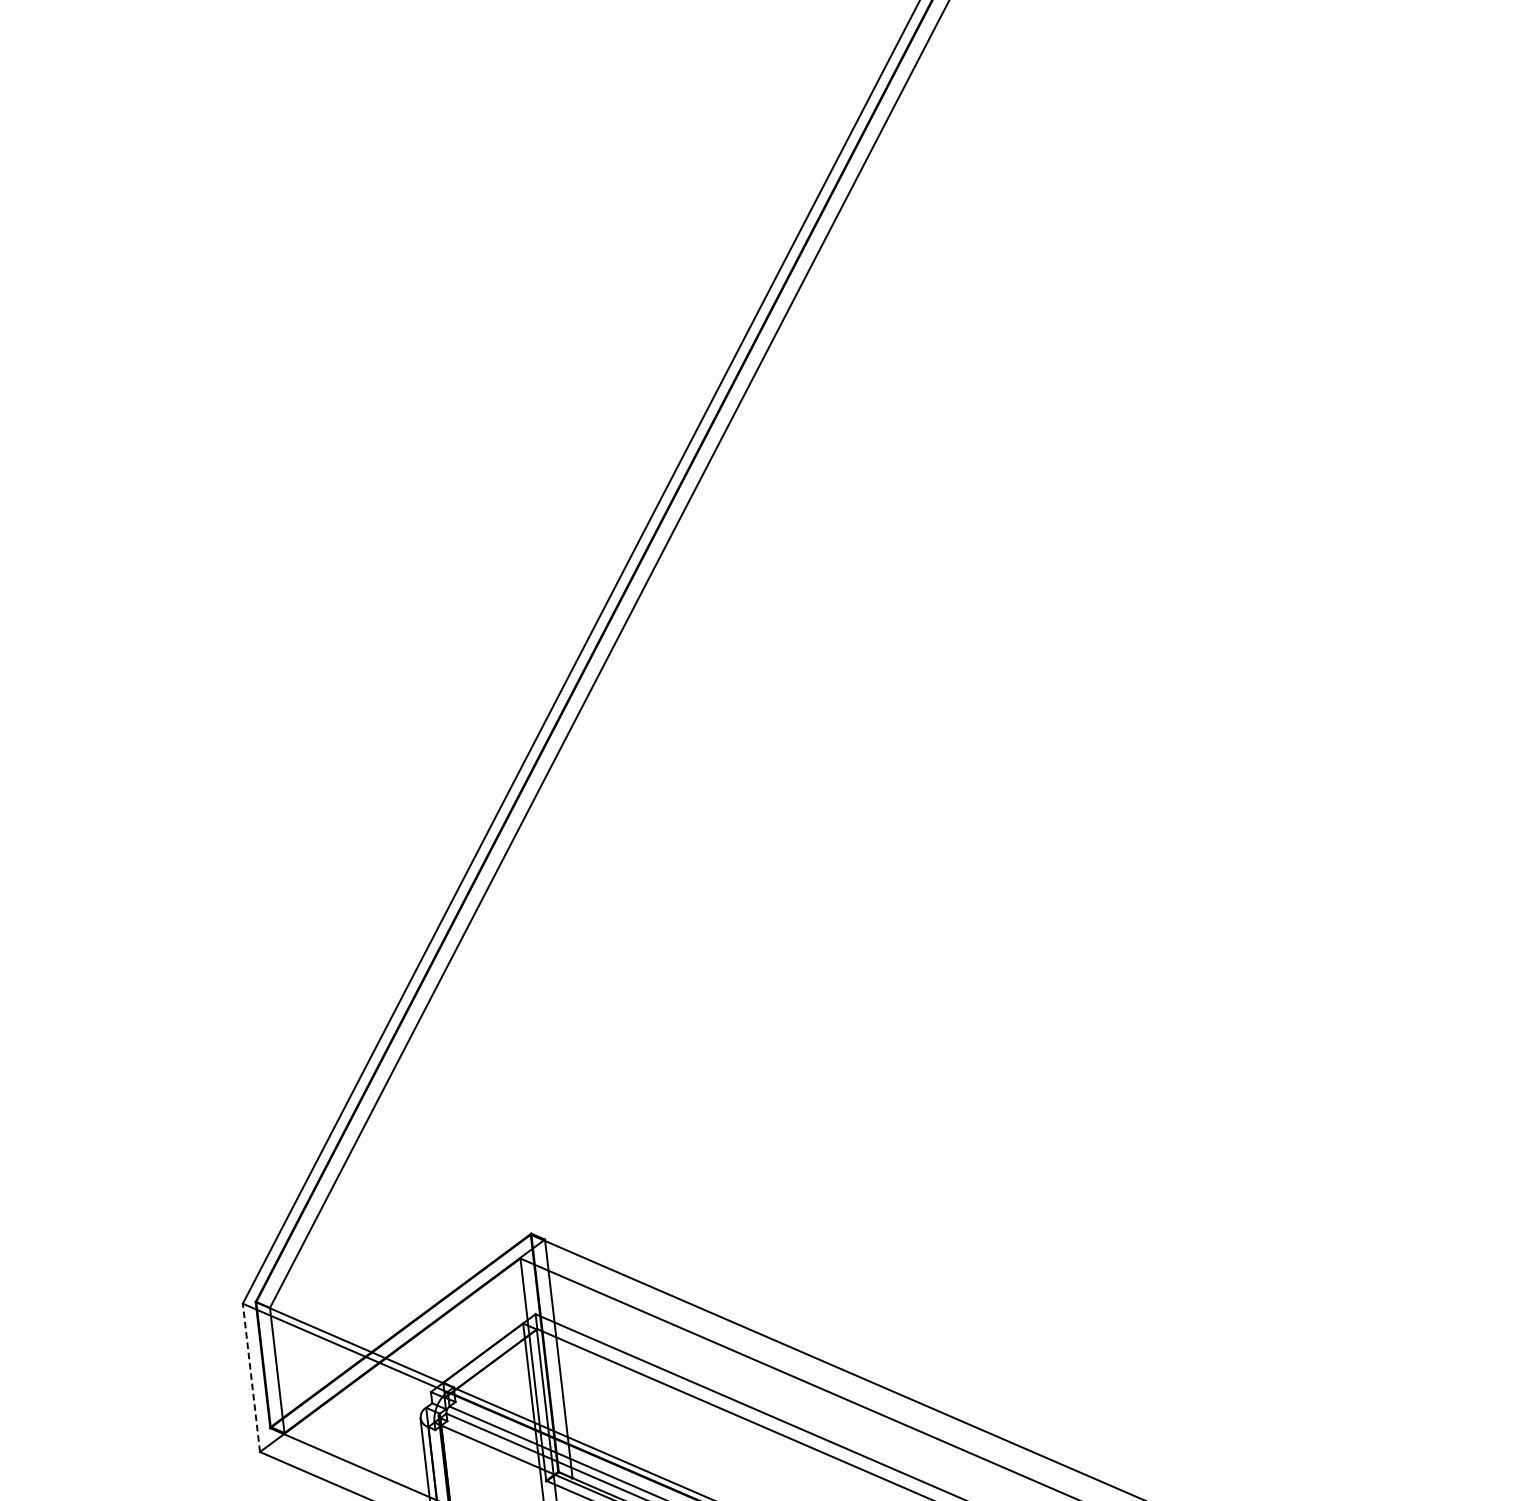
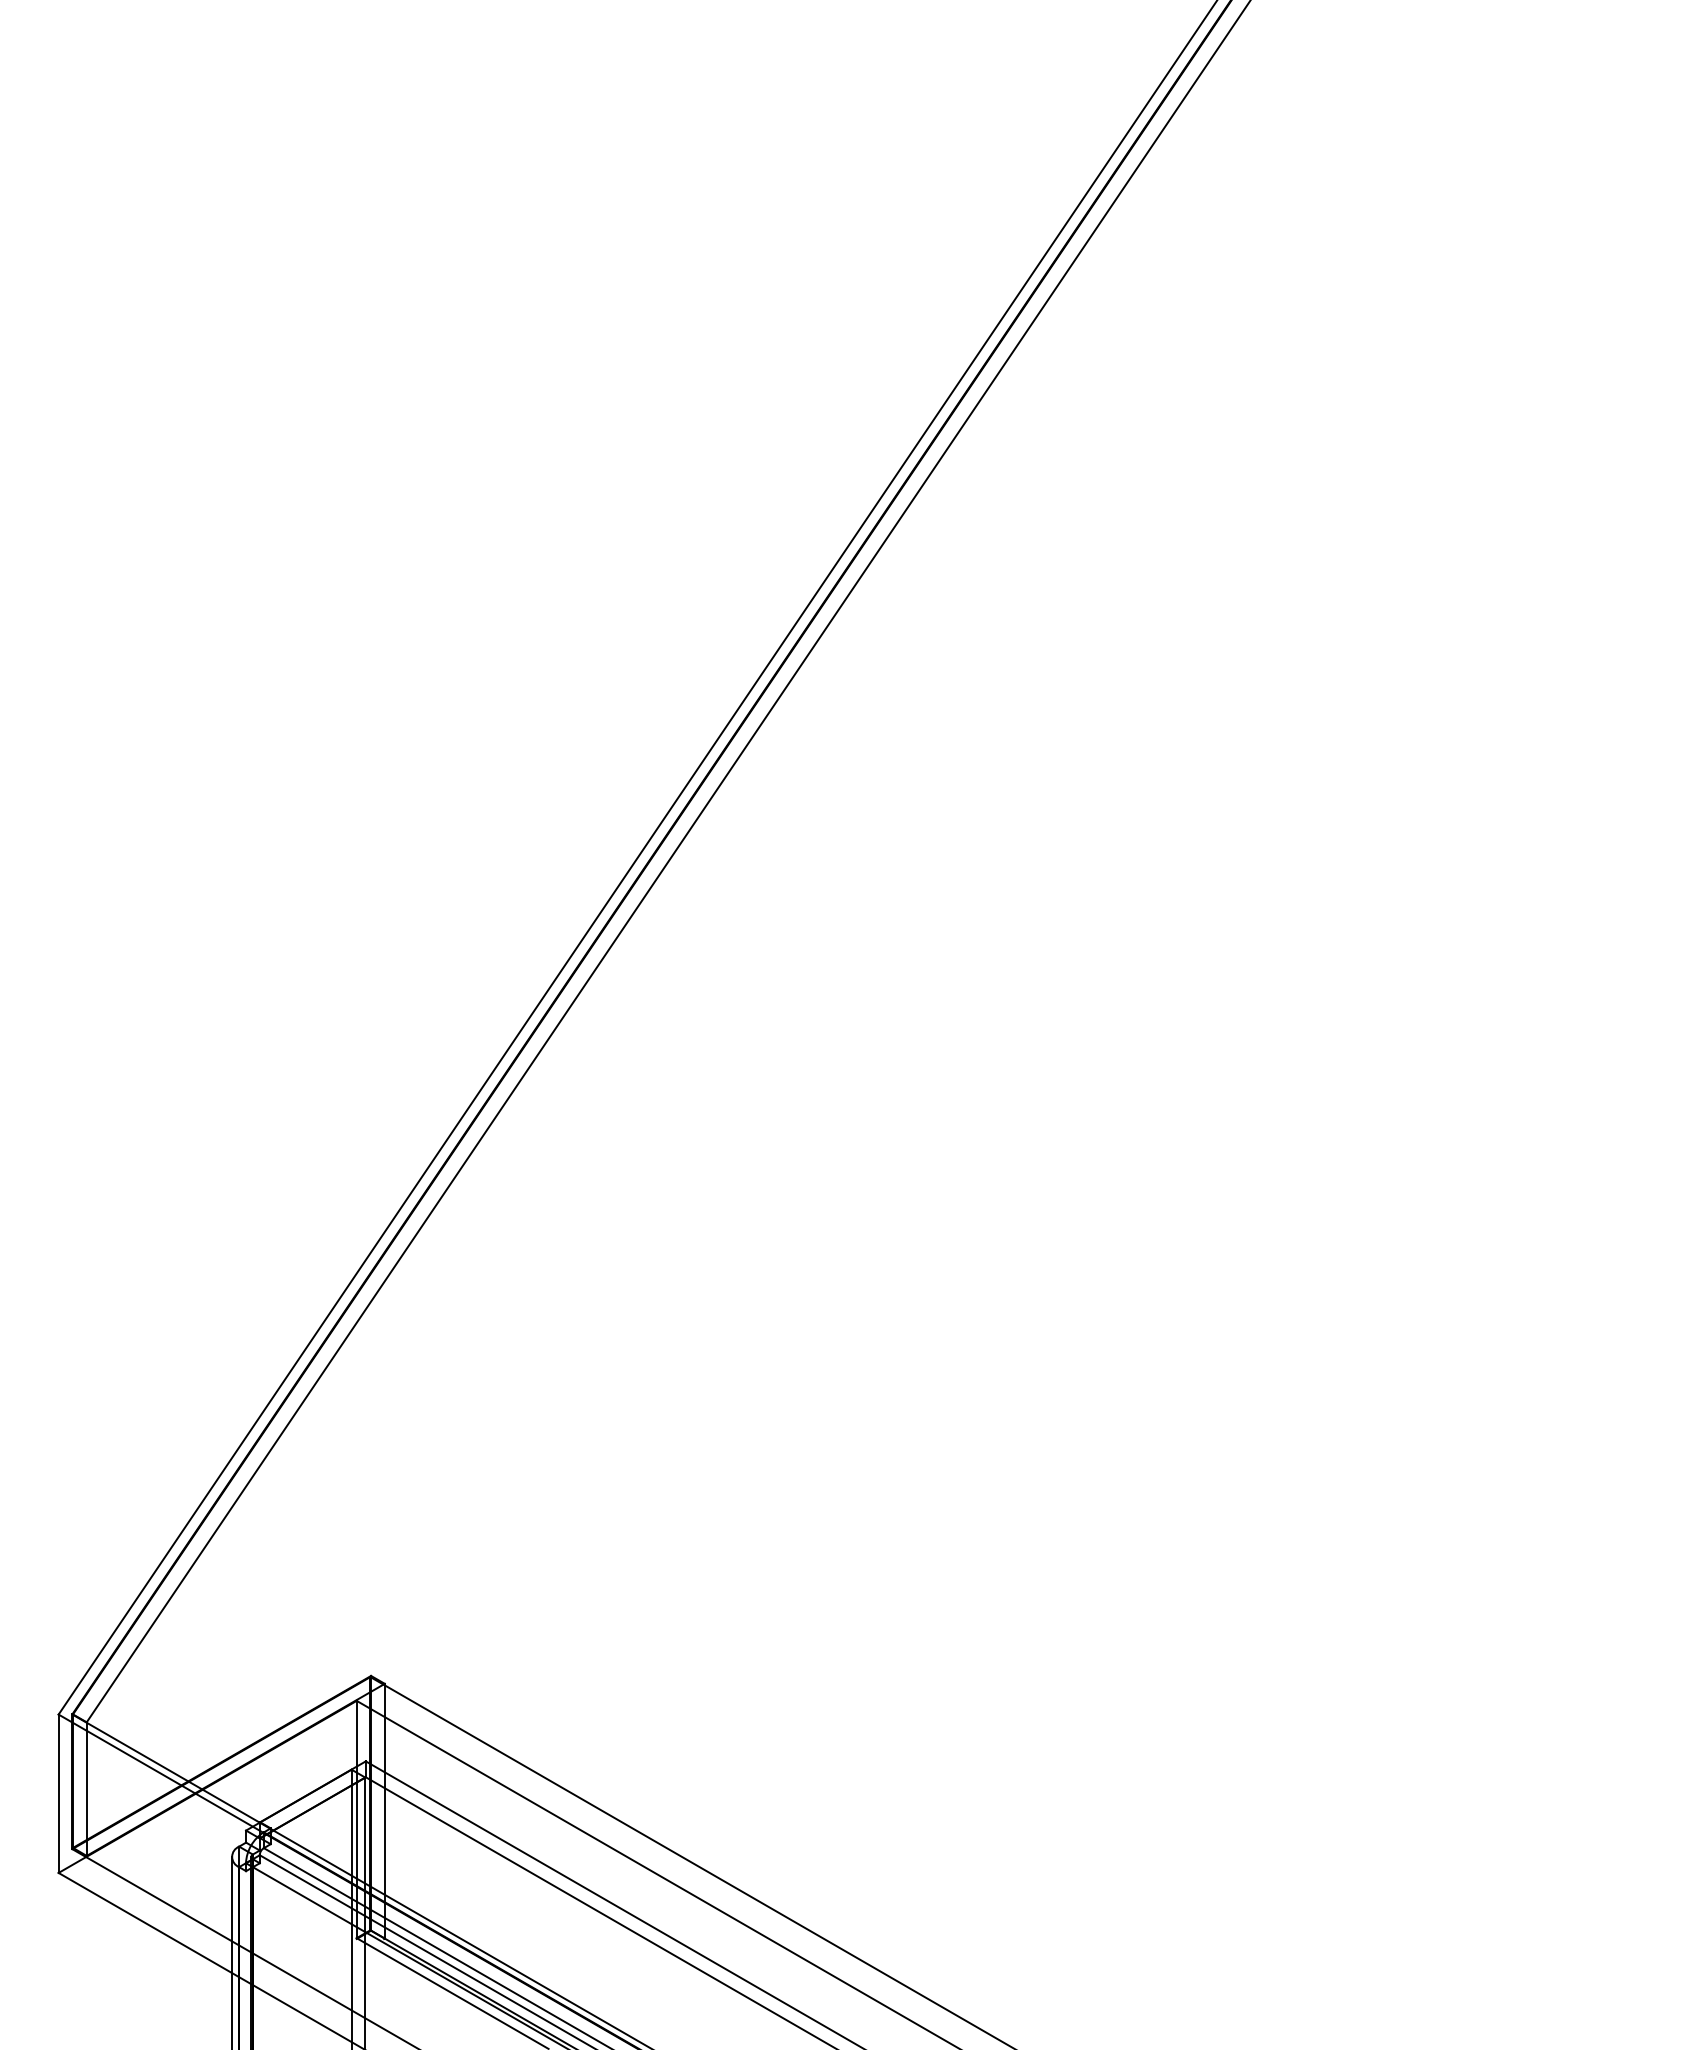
line: (251, 1377) -> (58, 1793), dashed -> solid

